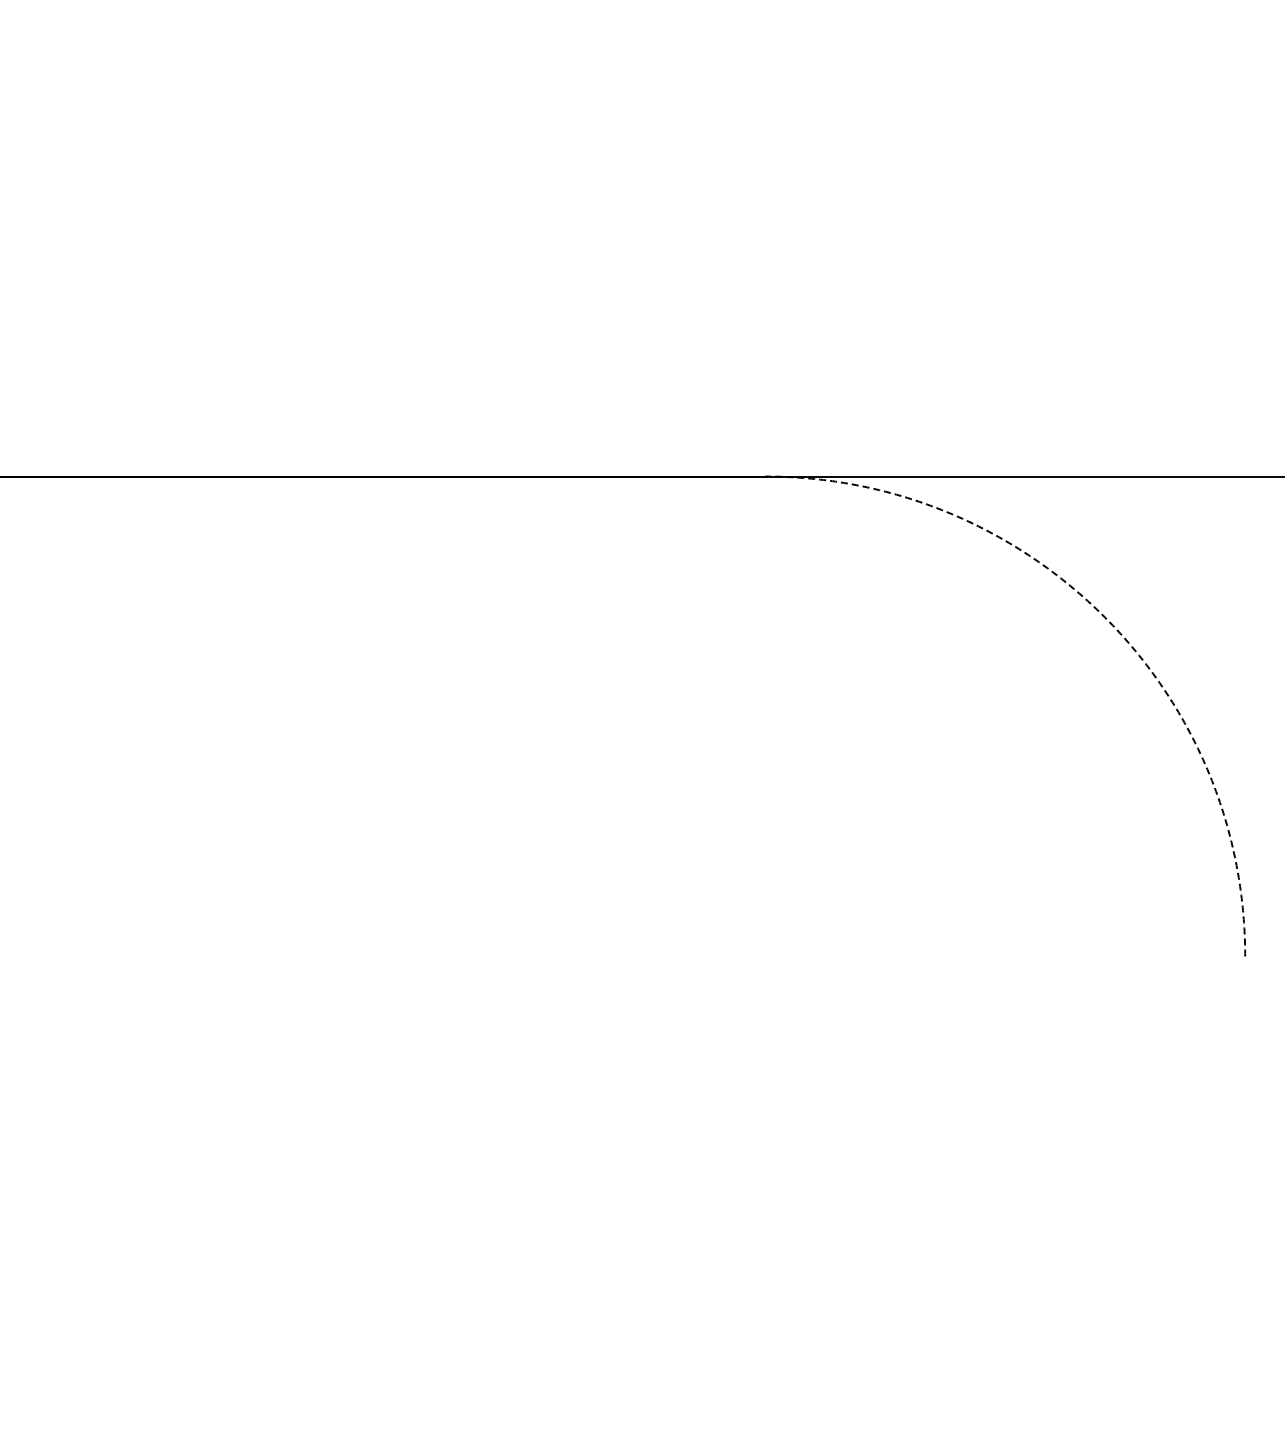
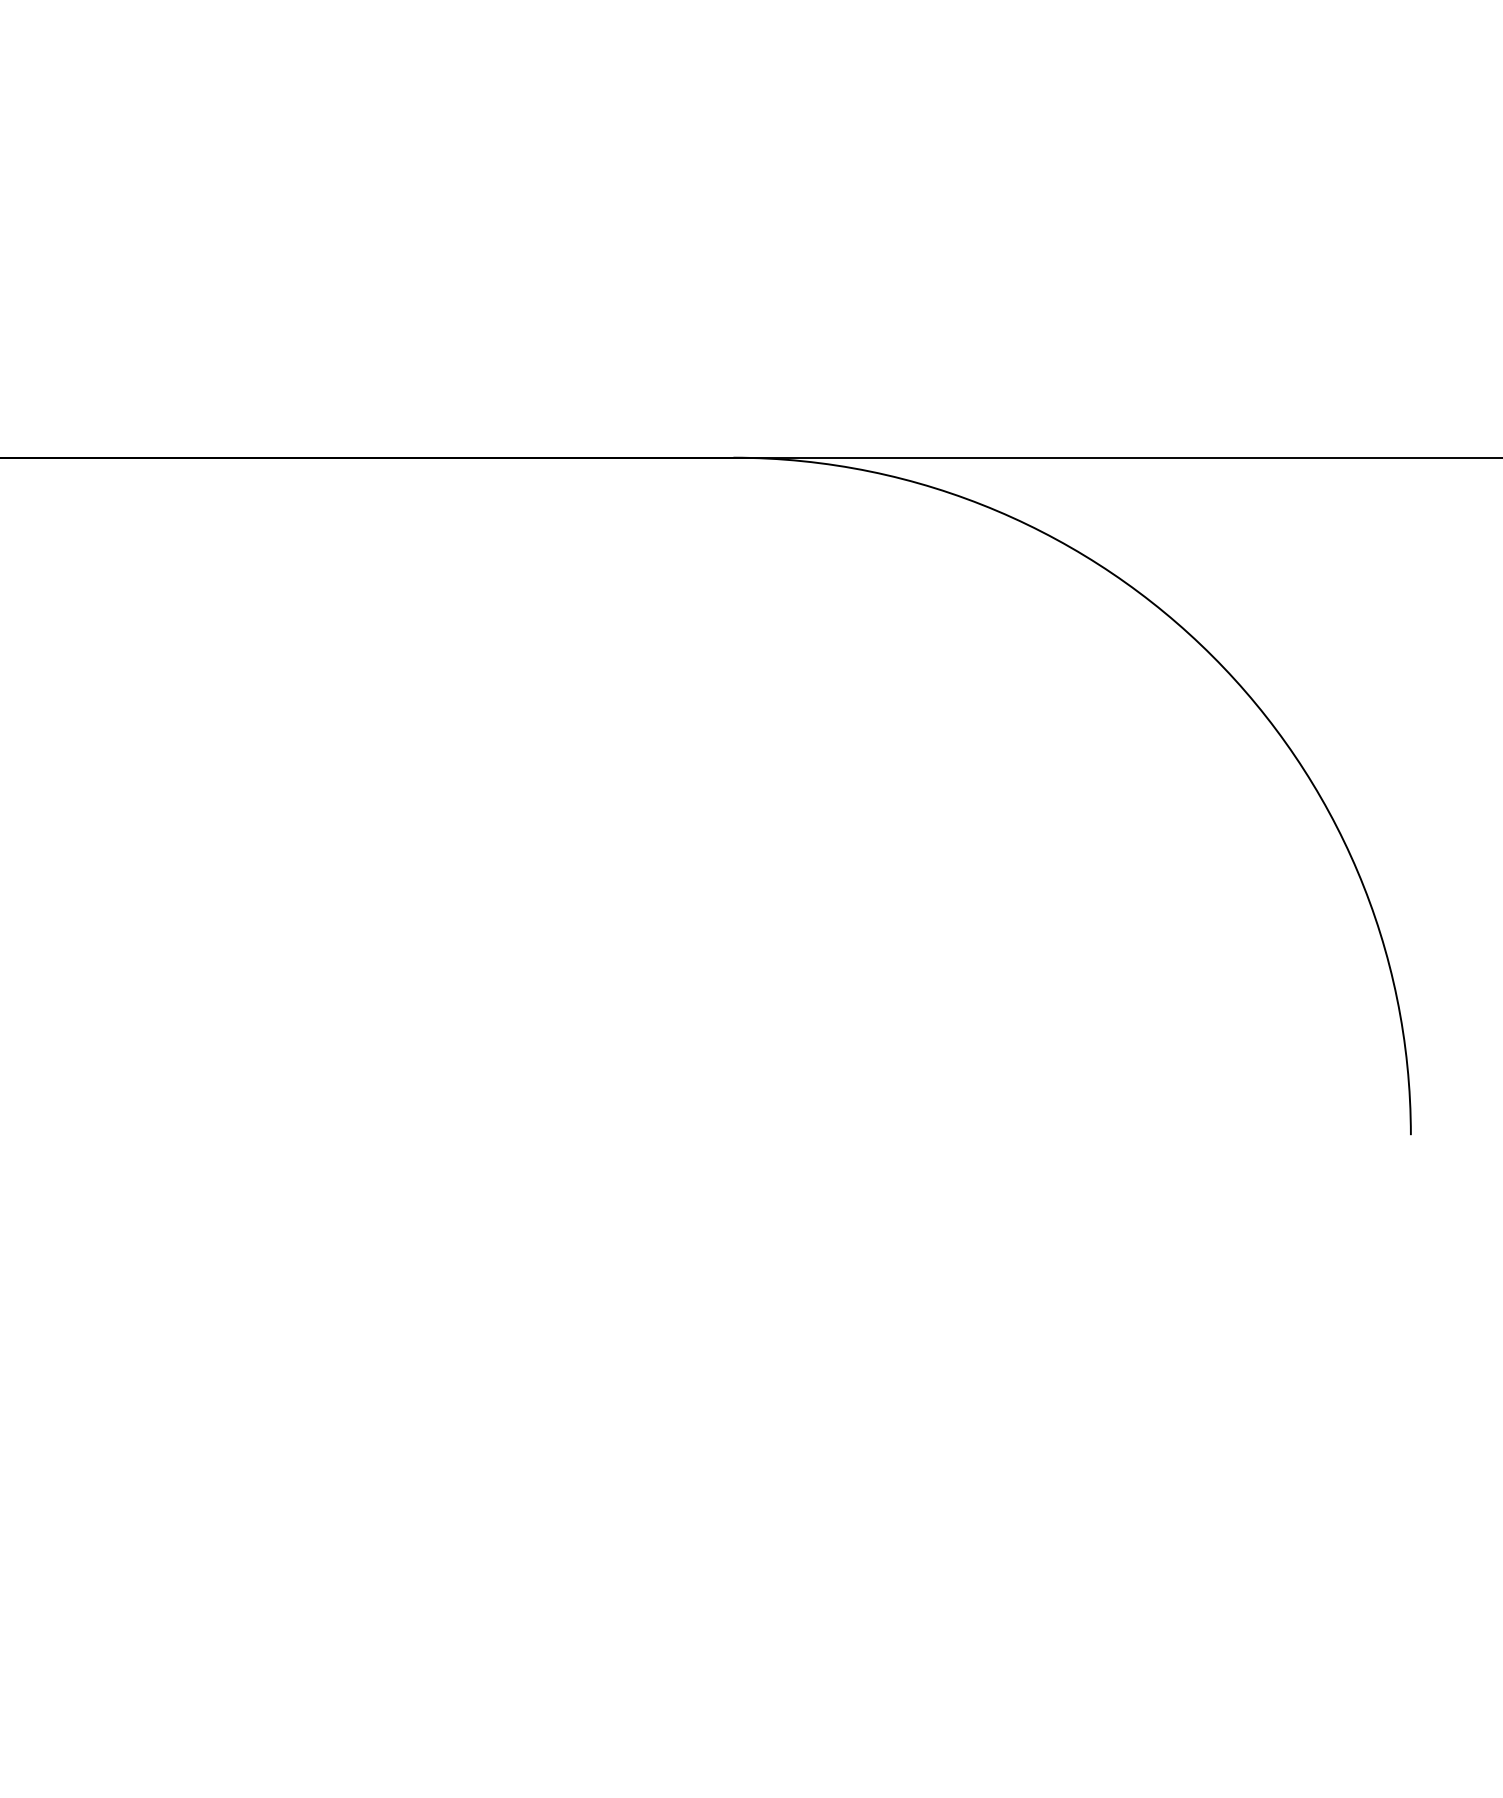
arc: (1104, 617) -> (1212, 656), dashed -> solid

